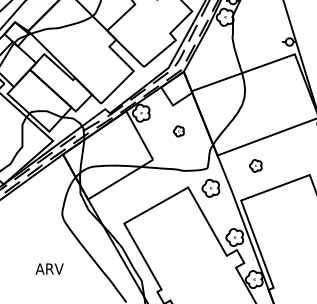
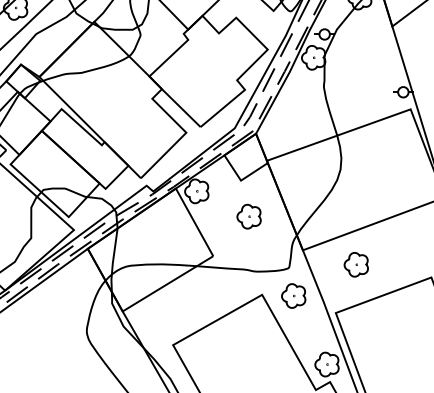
part: (178, 131) -> (248, 216), size x1.67
part: (255, 165) -> (355, 264), size x1.43

